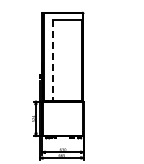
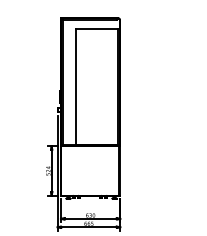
line: (52, 60) -> (75, 87), dashed -> solid

